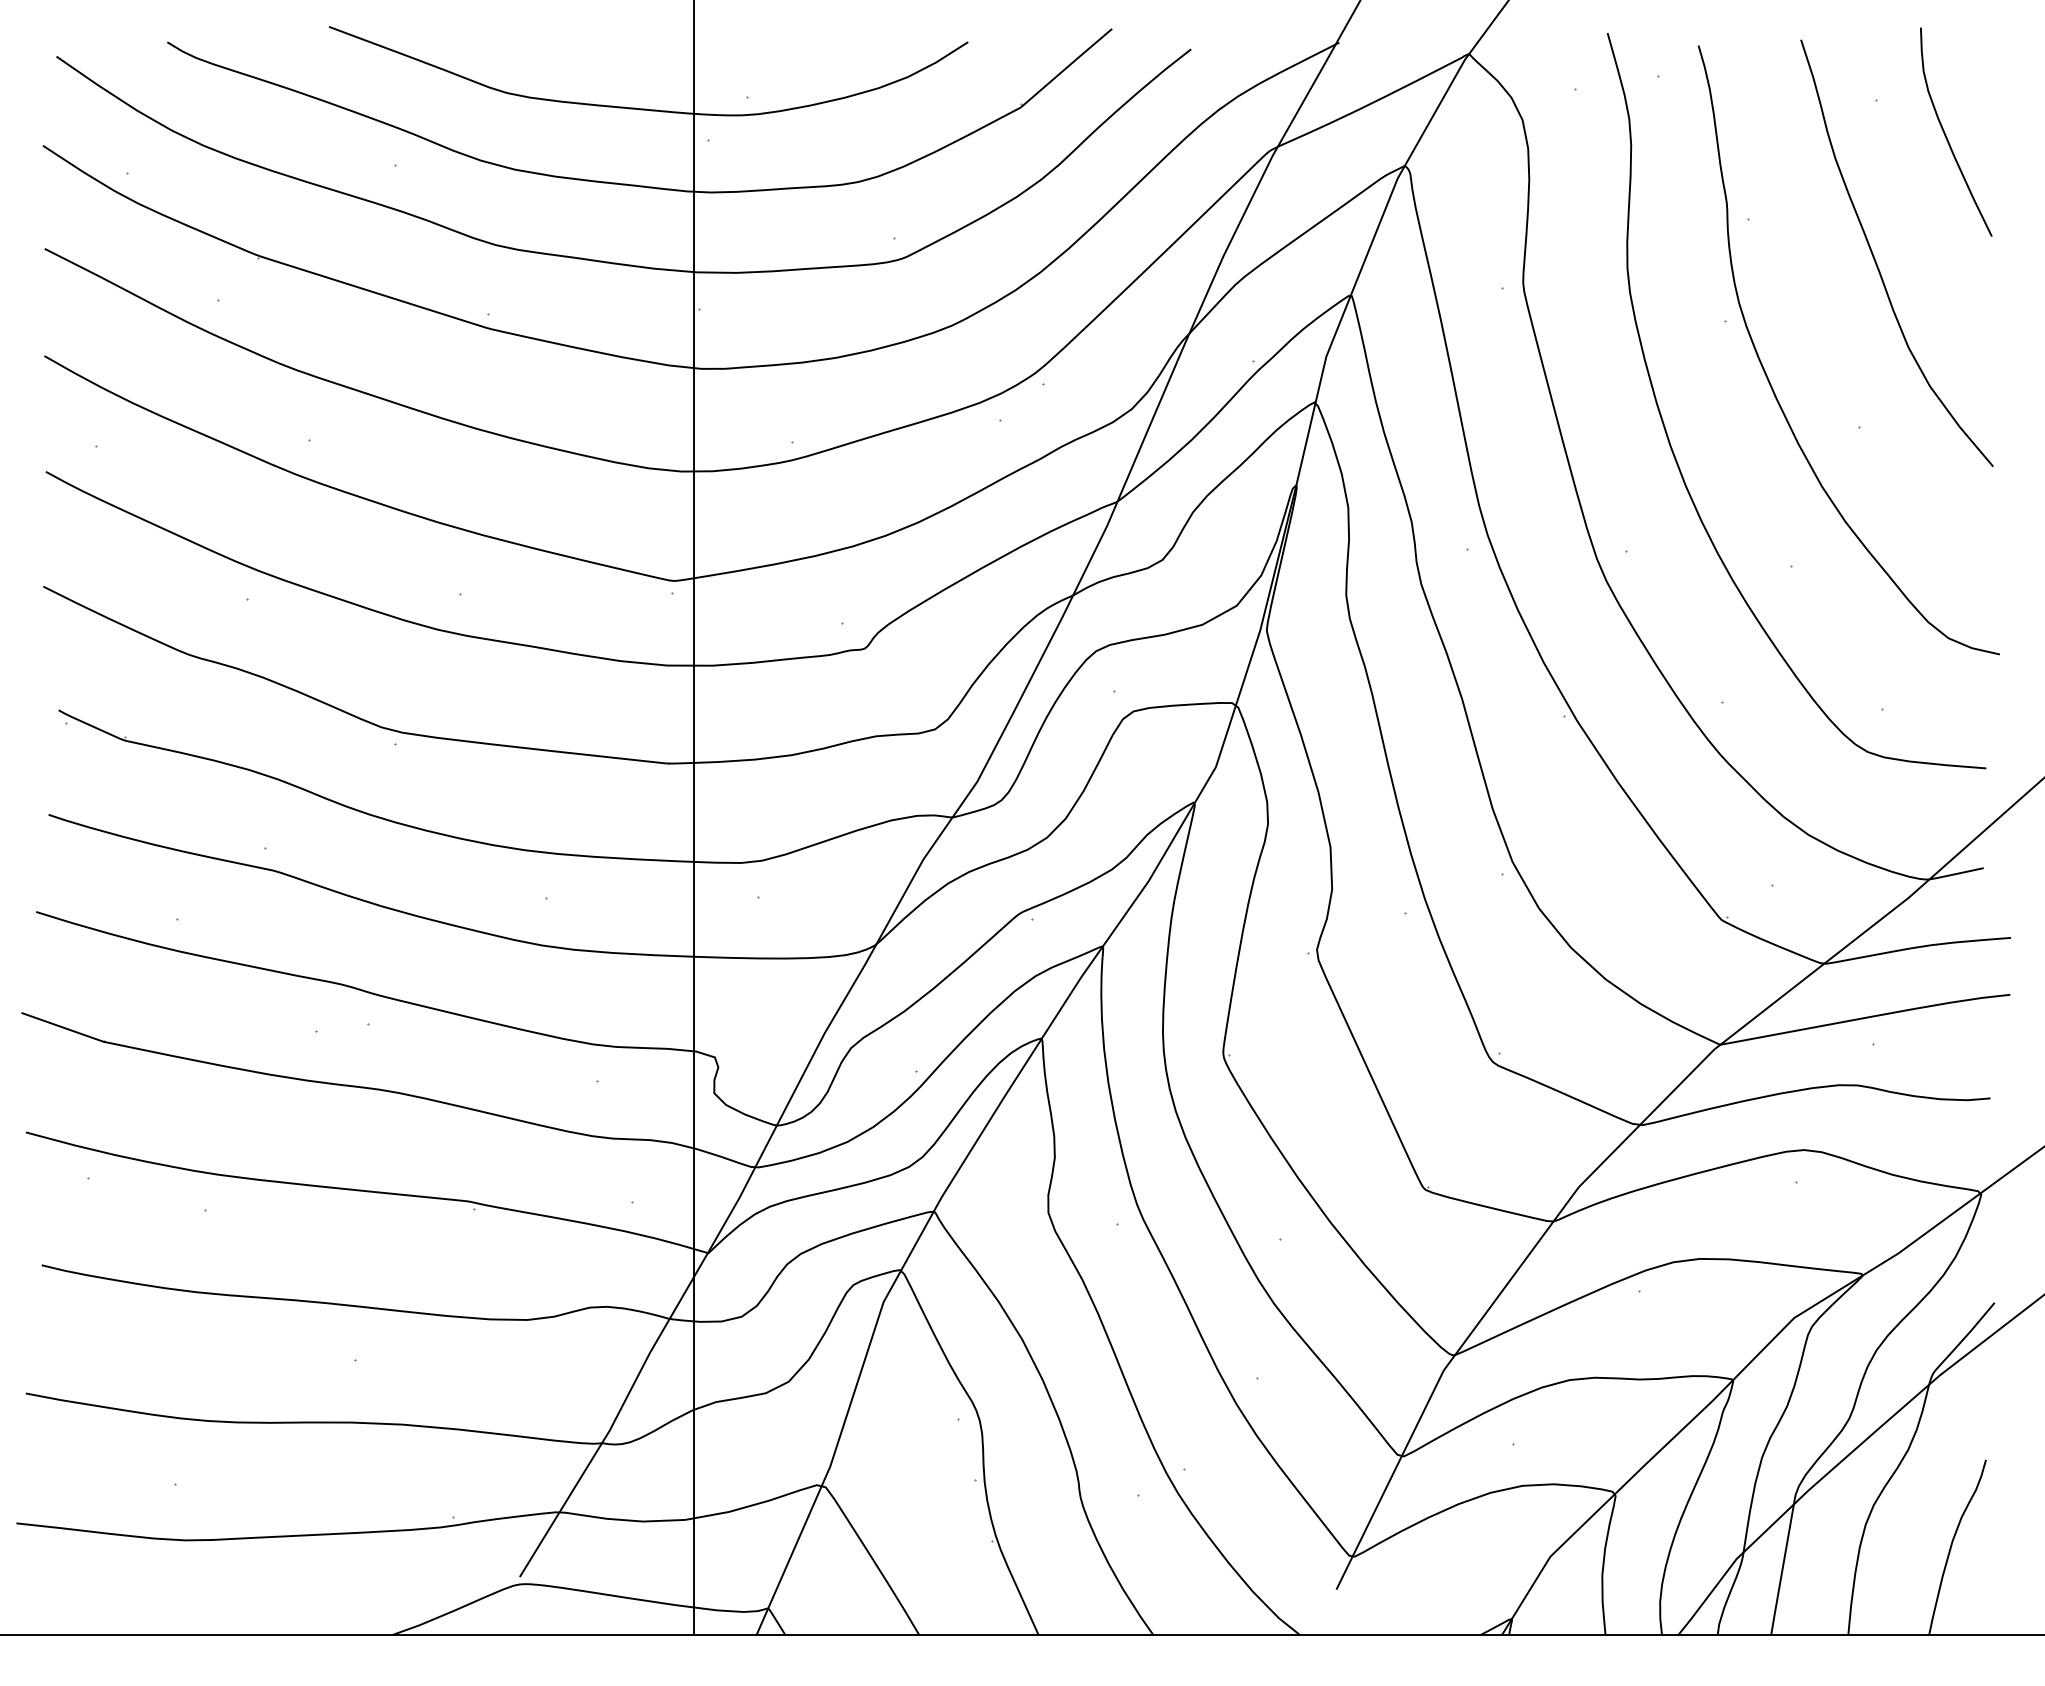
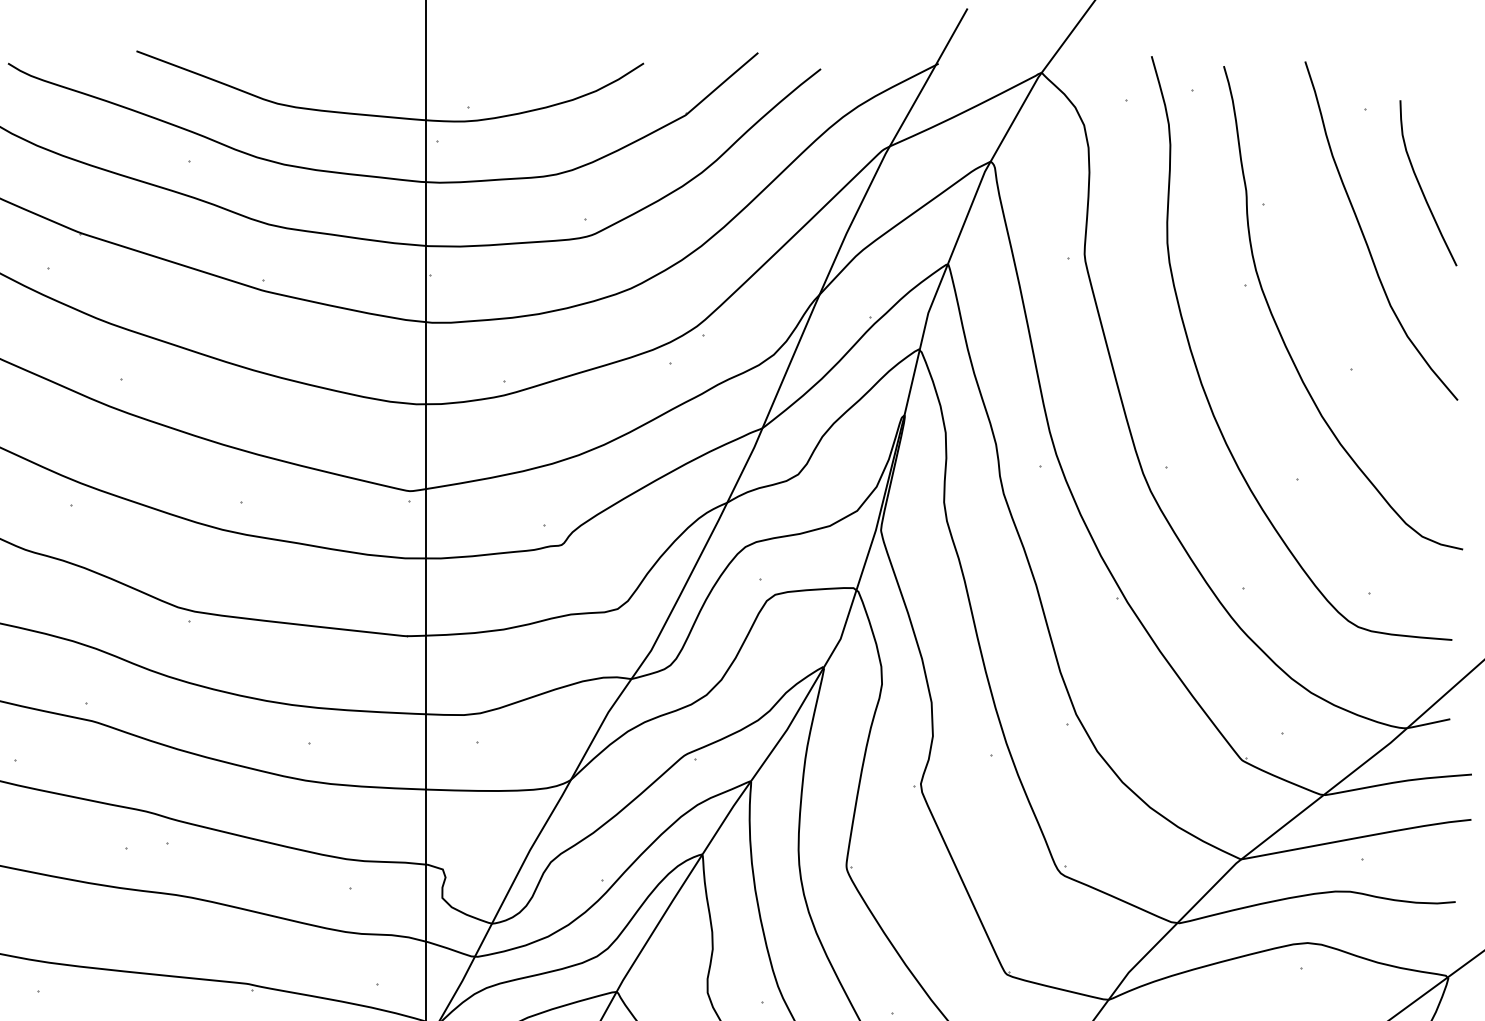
curve: (1946, 135) -> (1420, 185), moved

